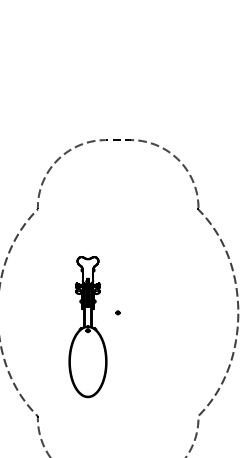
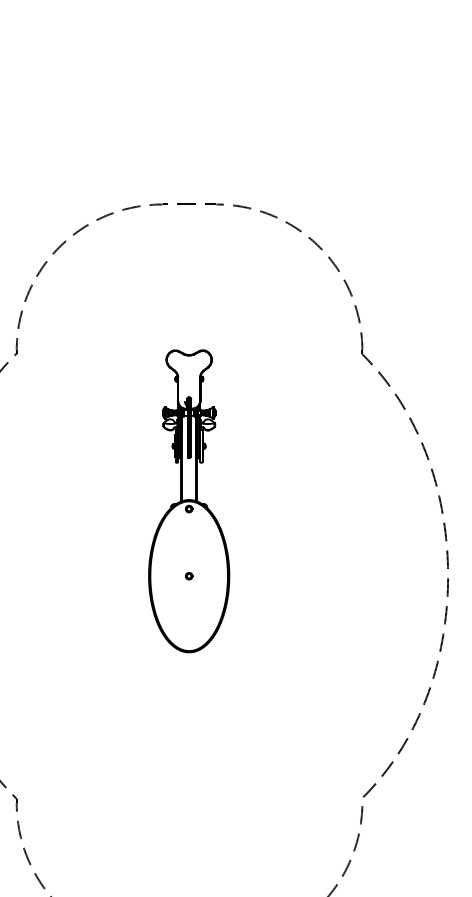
part: (87, 327) -> (188, 502), moved

